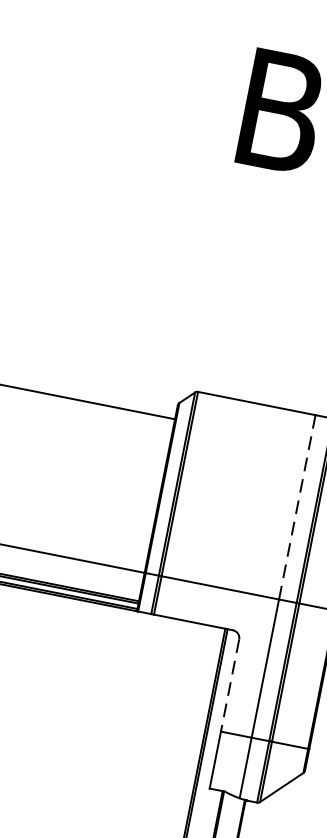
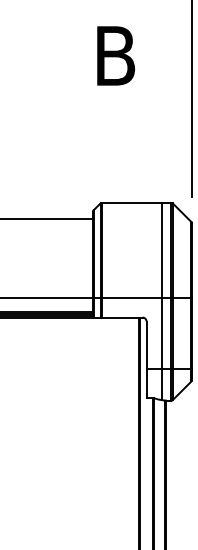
line: (297, 505) -> (162, 249), dashed -> solid
line: (229, 685) -> (146, 345), dashed -> solid

